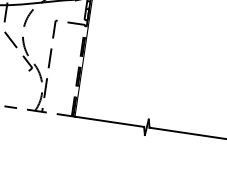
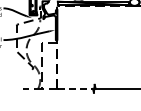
line: (111, 121) -> (76, 88), solid -> dashed

